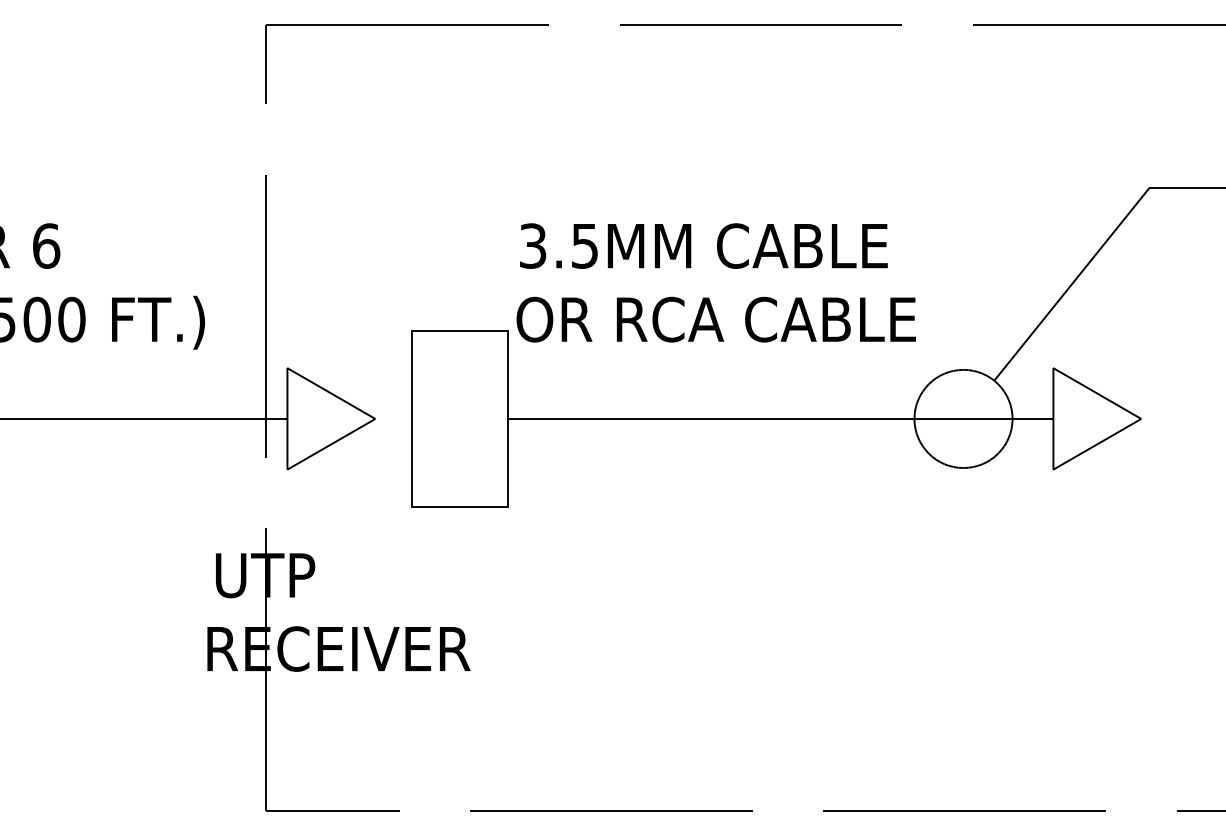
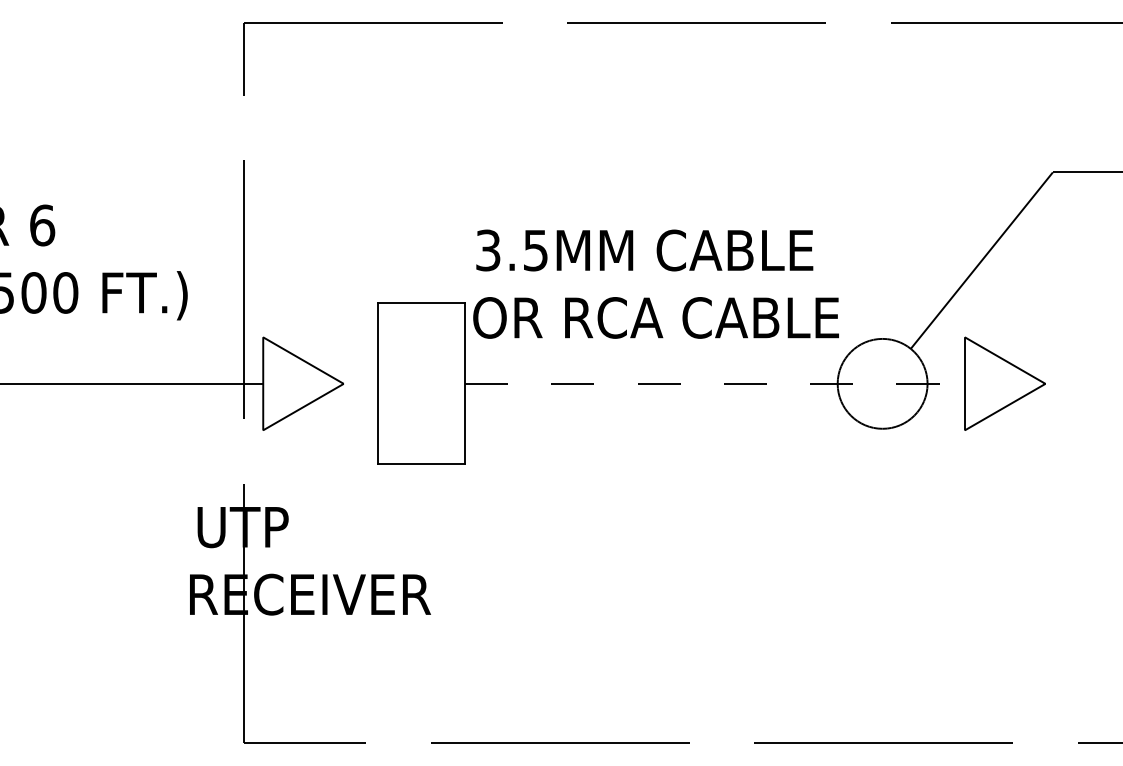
text: (715, 282) -> (655, 283), moved
line: (781, 418) -> (715, 383), solid -> dashed

